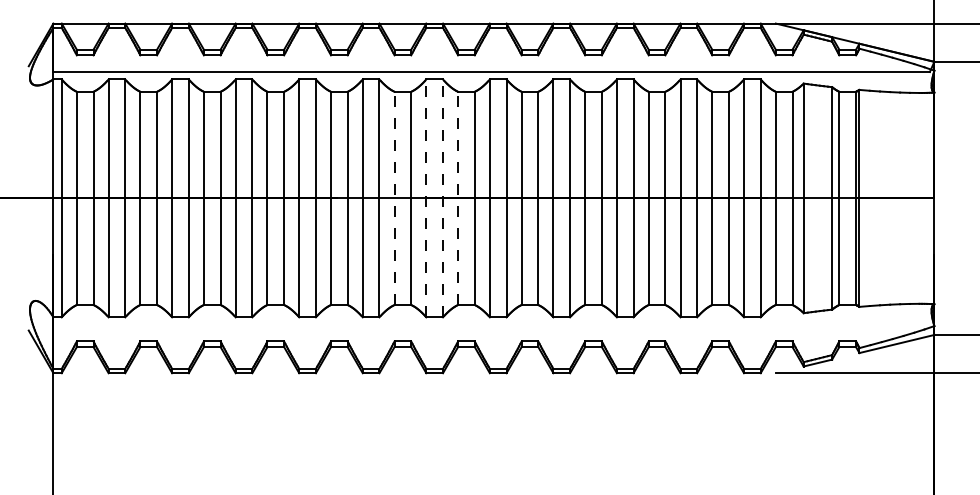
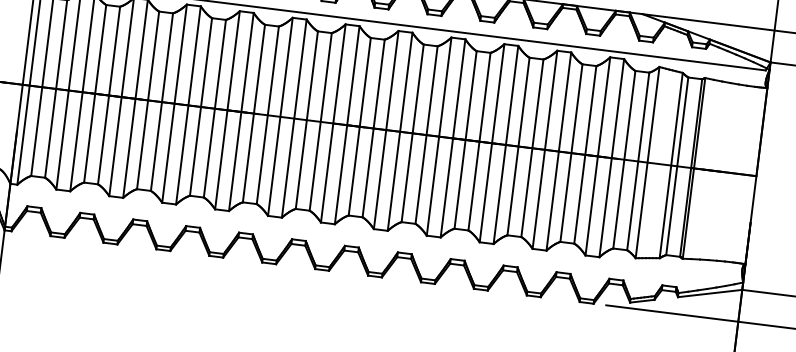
line: (394, 198) -> (306, 120), dashed -> solid
line: (426, 198) -> (333, 123), dashed -> solid
line: (443, 198) -> (347, 125), dashed -> solid
line: (458, 198) -> (360, 126), dashed -> solid

